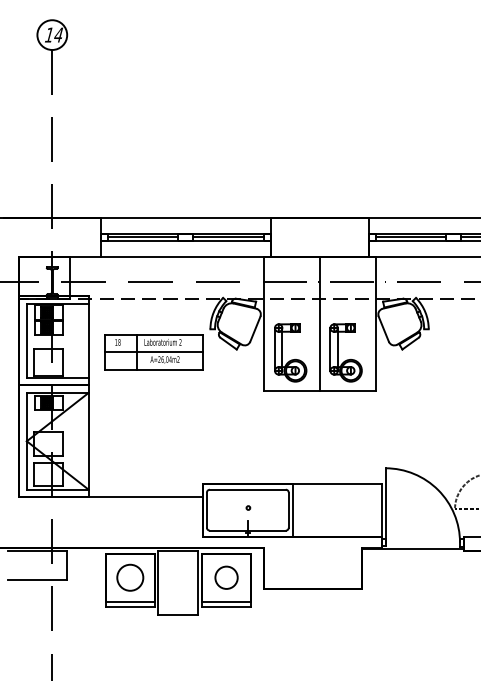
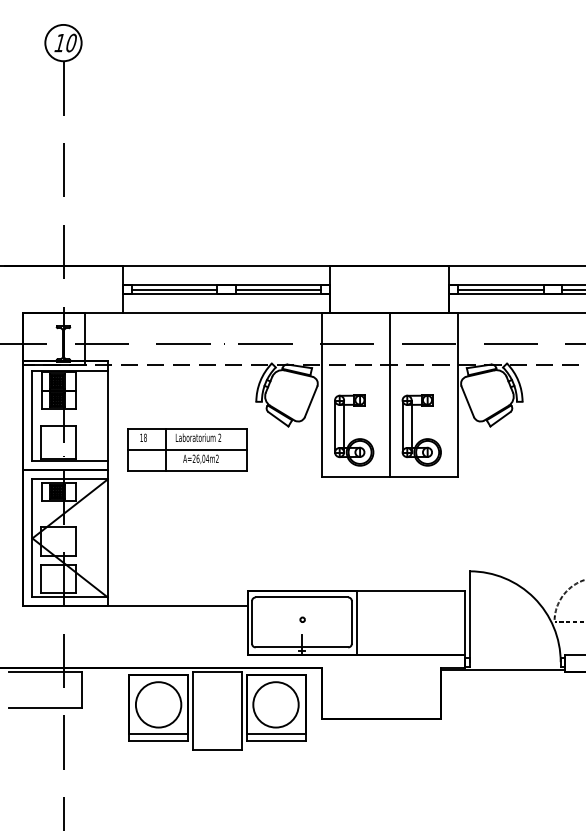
text: (58, 34) -> (70, 42), 14 -> 10
part: (153, 351) -> (187, 449), moved
circle: (130, 577) -> (158, 704), size x1.43
circle: (226, 577) -> (275, 704), size x1.67

